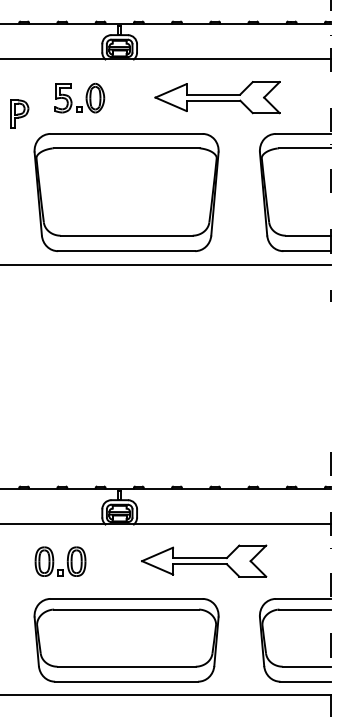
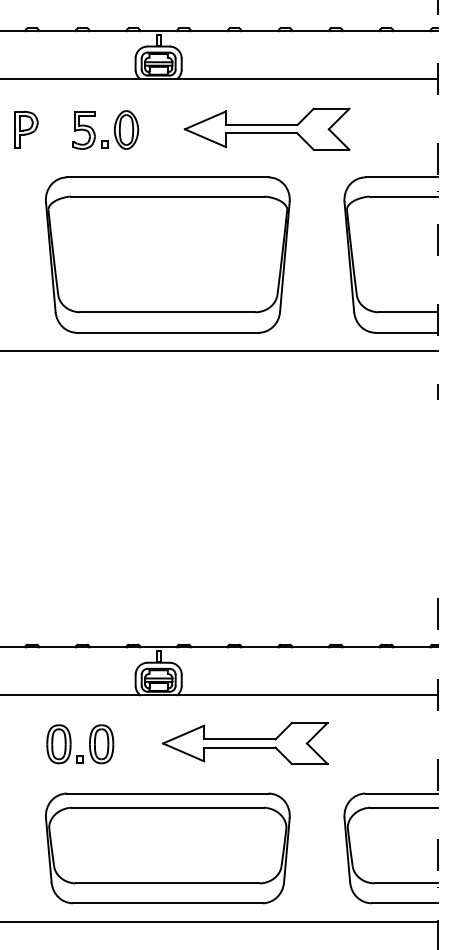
part: (217, 97) -> (267, 129), moved
part: (19, 113) -> (25, 129), moved
part: (204, 560) -> (245, 742), moved

